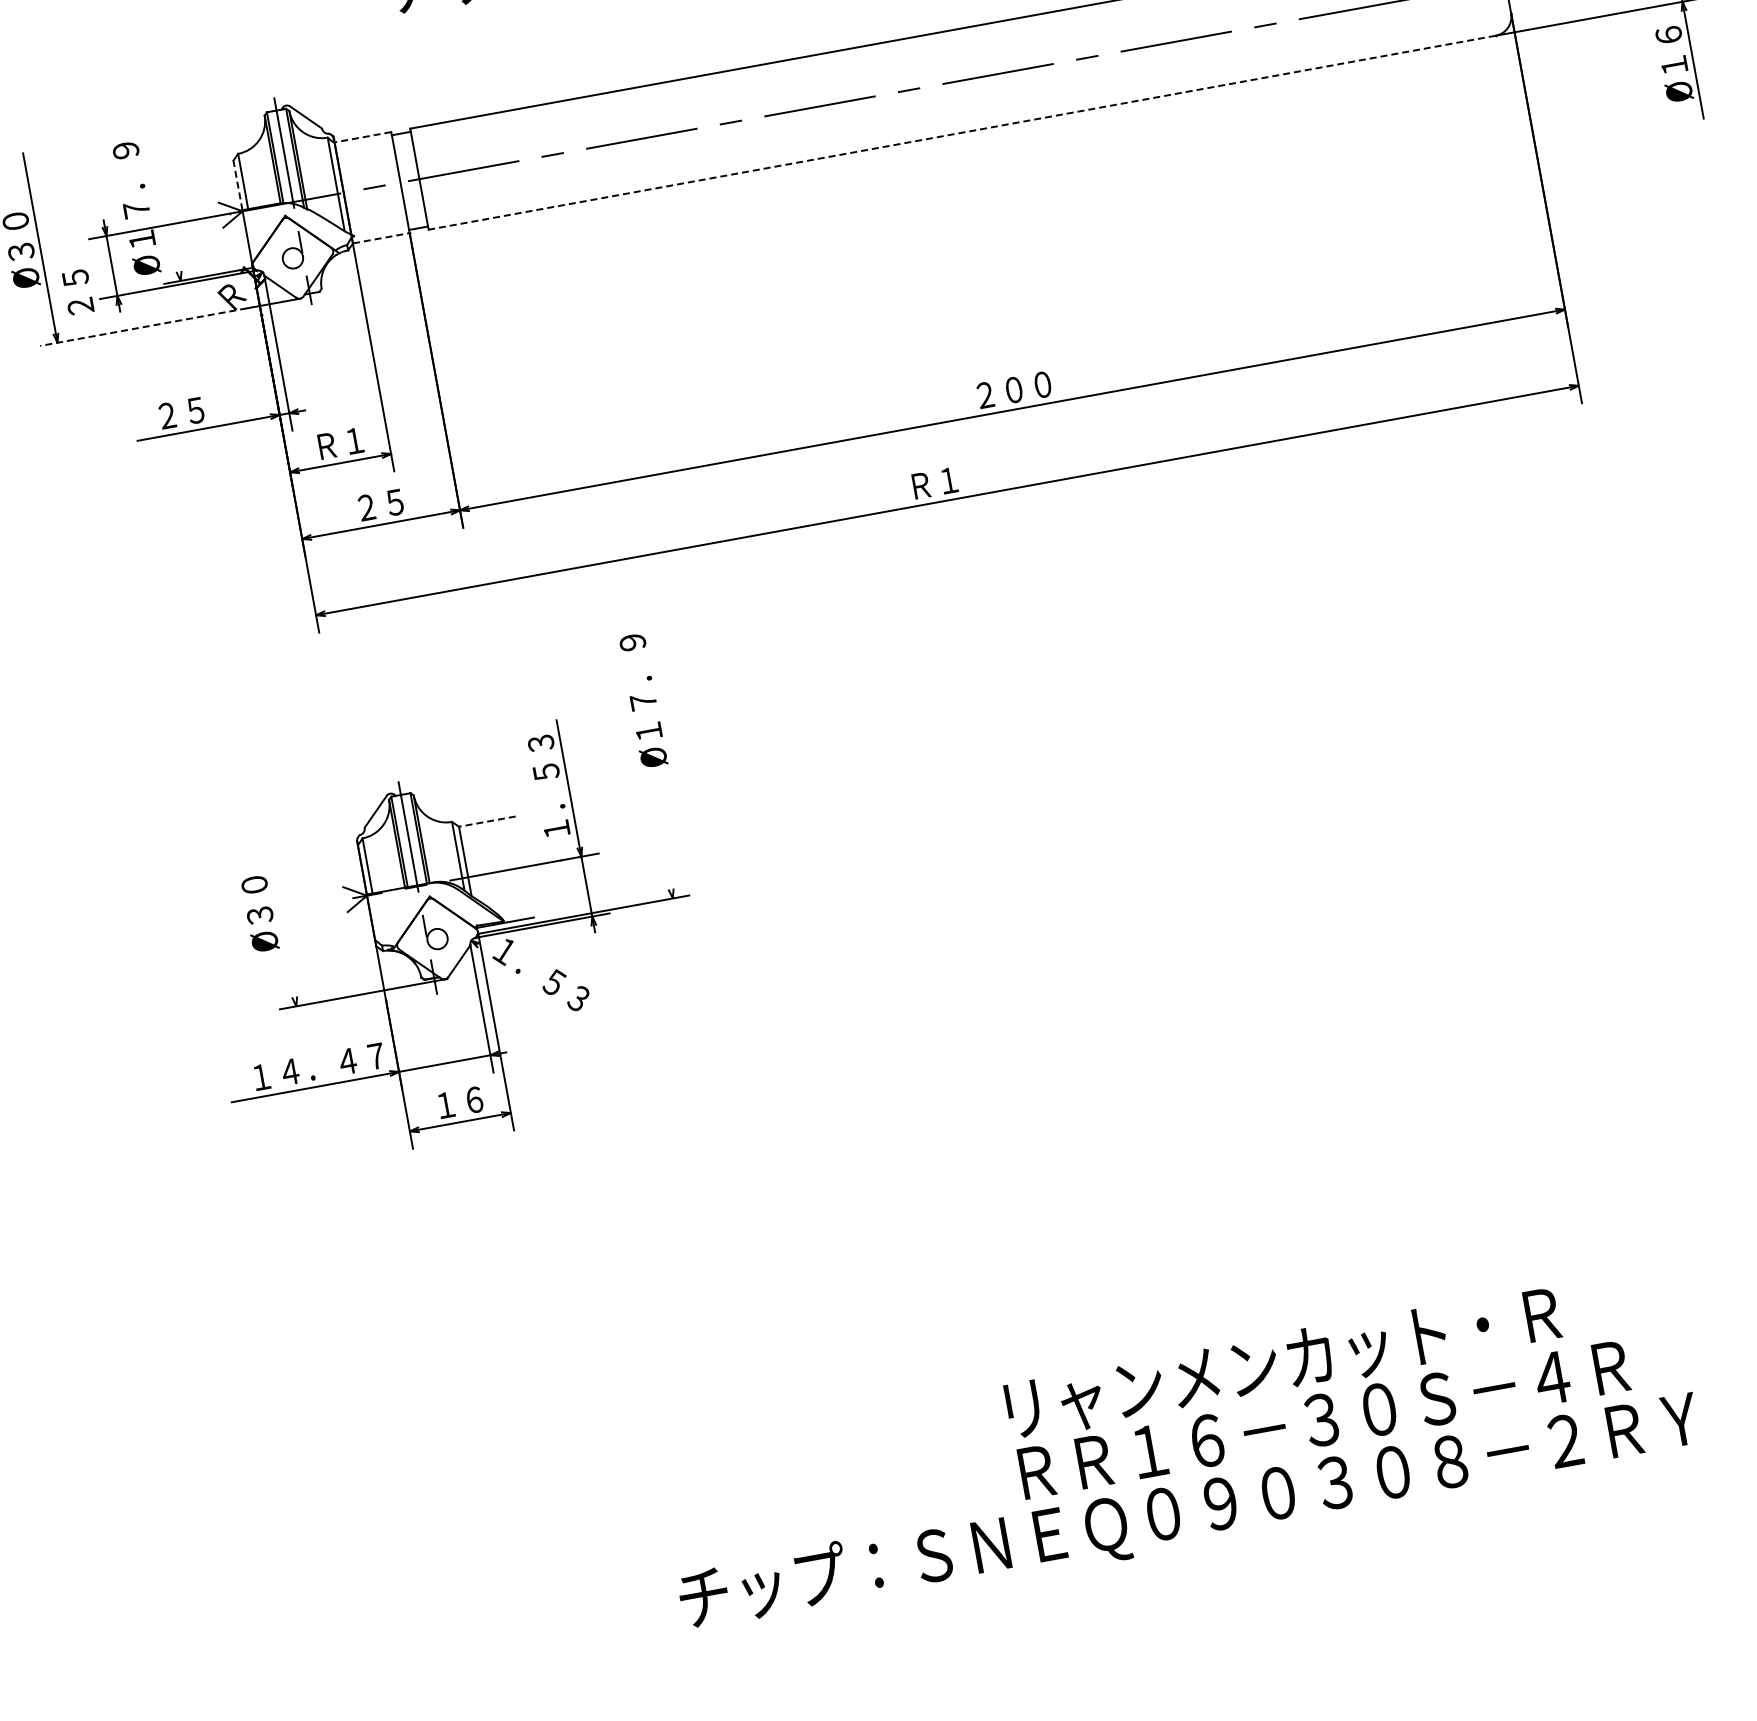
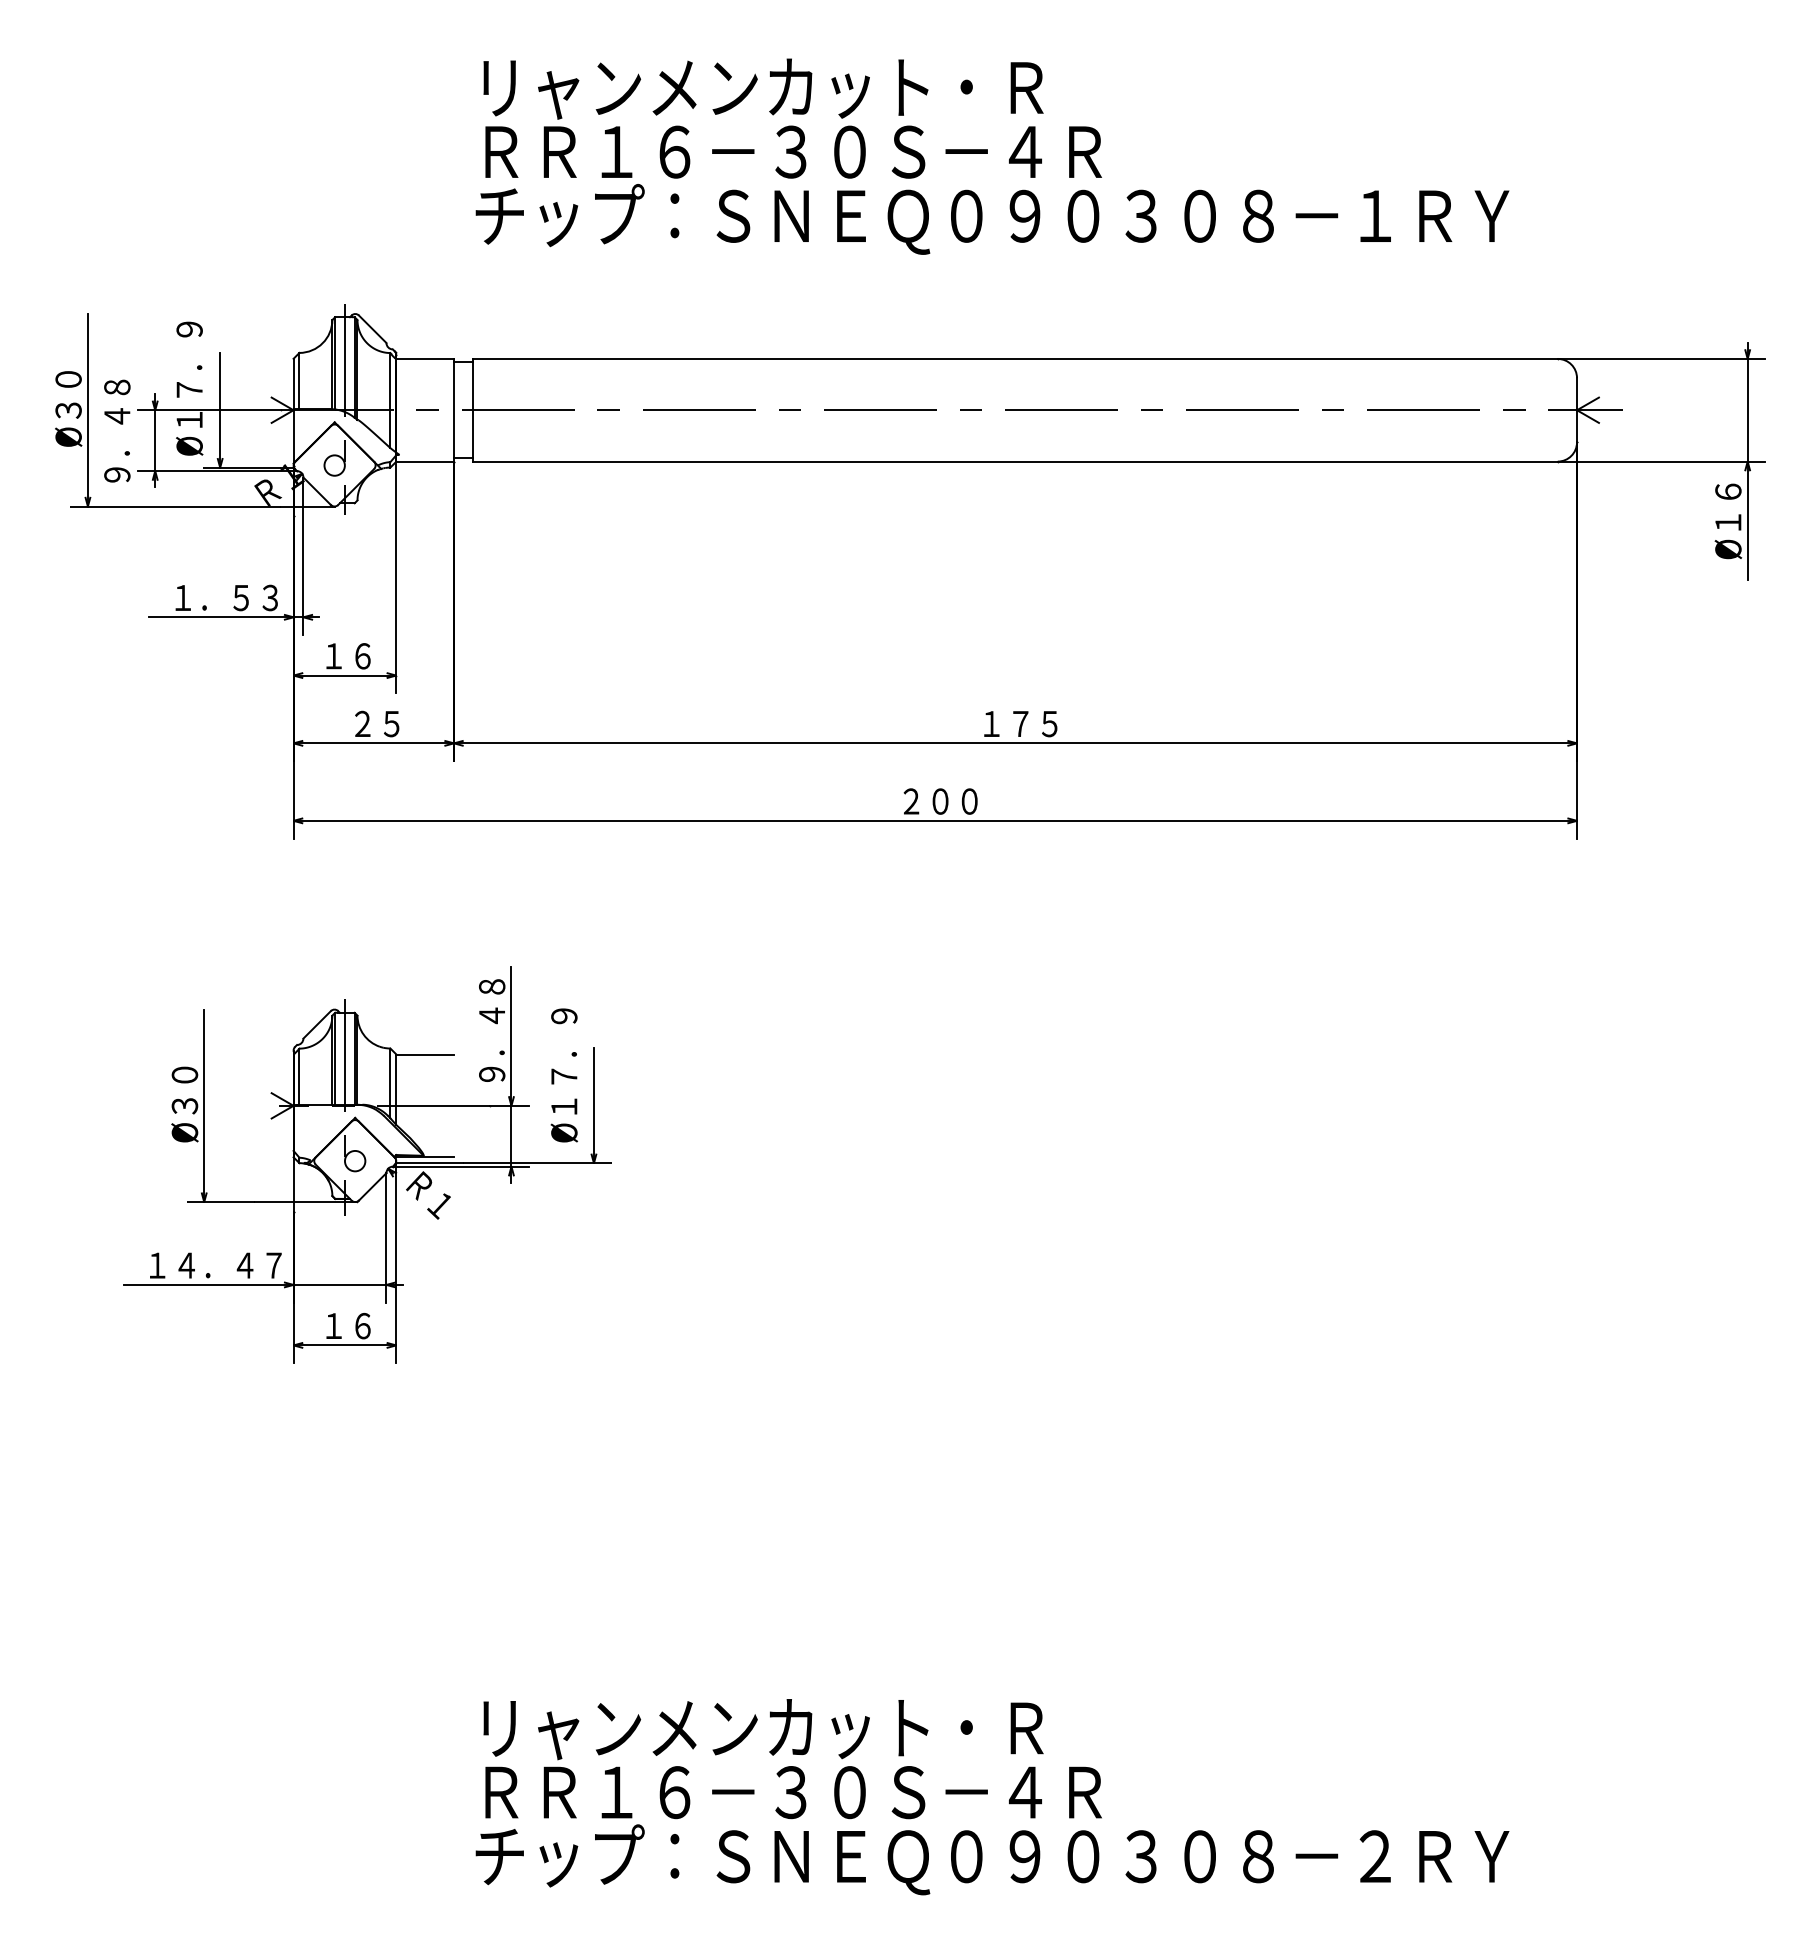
line: (962, 132) -> (1015, 461), dashed -> solid
line: (363, 136) -> (425, 358), dashed -> solid
line: (237, 184) -> (293, 383), dashed -> solid
line: (170, 223) -> (220, 409), added
line: (381, 238) -> (425, 461), dashed -> solid
text: (73, 262) -> (117, 430), ２５ -> ９．４８
line: (142, 327) -> (174, 506), dashed -> solid
text: (1013, 389) -> (1020, 723), ２００ -> １７５
text: (210, 407) -> (226, 597), ２５ -> １．５３
text: (340, 443) -> (348, 656), Ｒ１ -> １６
text: (949, 480) -> (940, 801), Ｒ１ -> ２００
text: (642, 700) -> (563, 1075), moved
text: (549, 785) -> (492, 1030), １．５３ -> ９．４８
line: (487, 821) -> (425, 1054), dashed -> solid
line: (662, 841) -> (593, 1105), added
line: (279, 911) -> (204, 1105), added
text: (539, 973) -> (449, 1213), １．５３ -> Ｒ１
text: (1317, 1387) -> (792, 1759), moved

